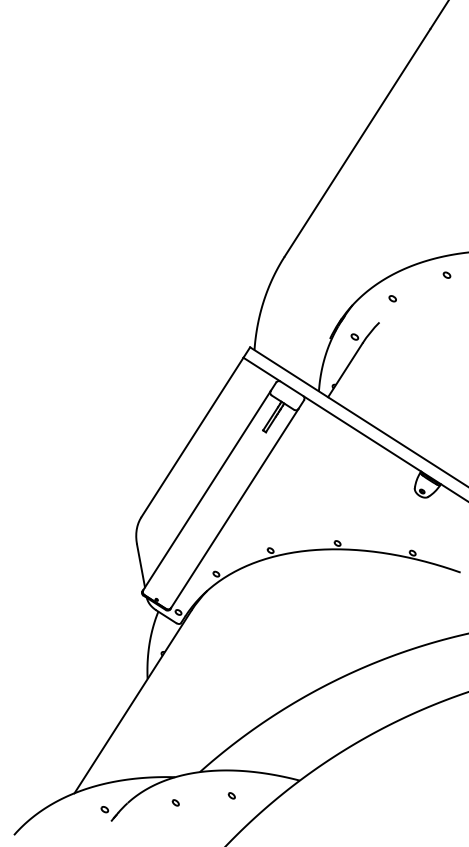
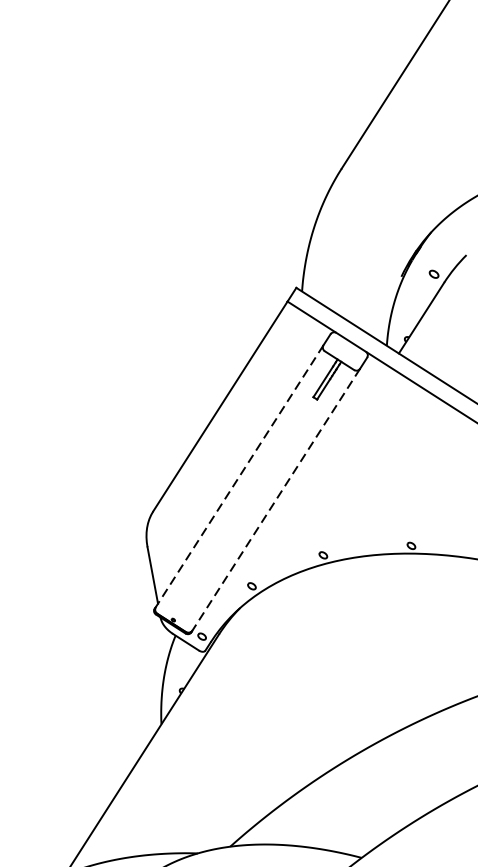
line: (206, 491) -> (238, 477), solid -> dashed
line: (234, 508) -> (275, 499), solid -> dashed

